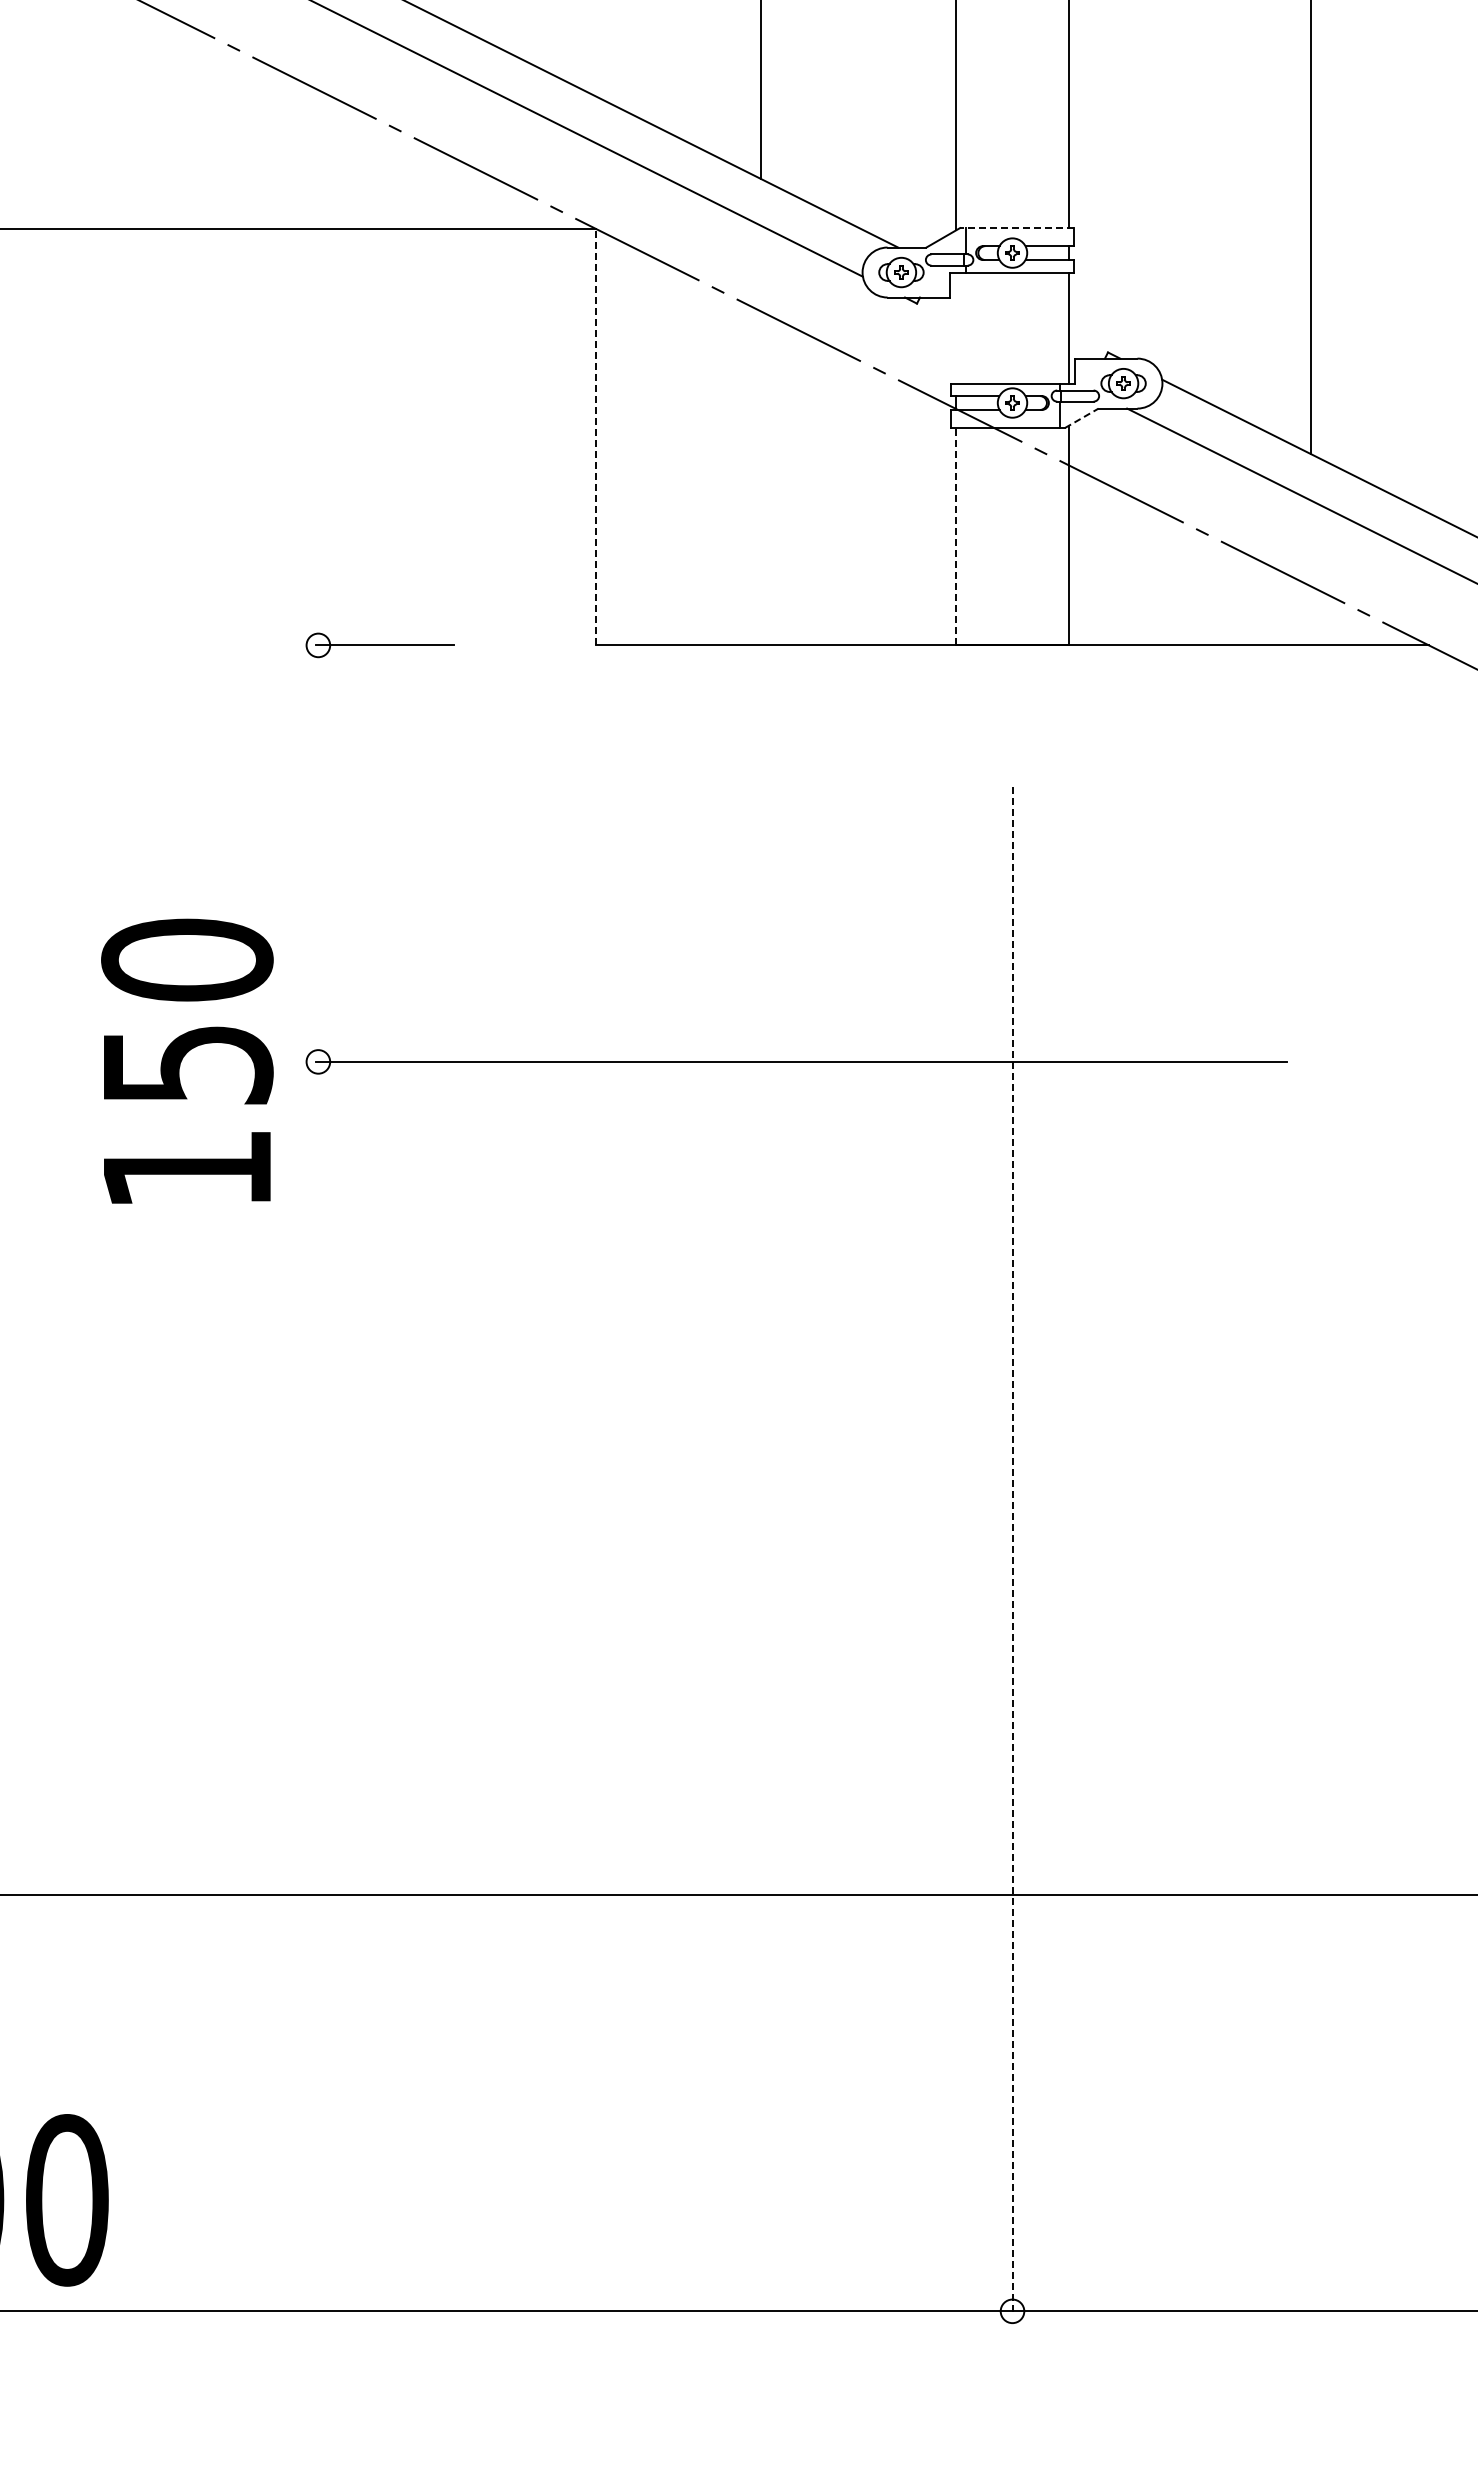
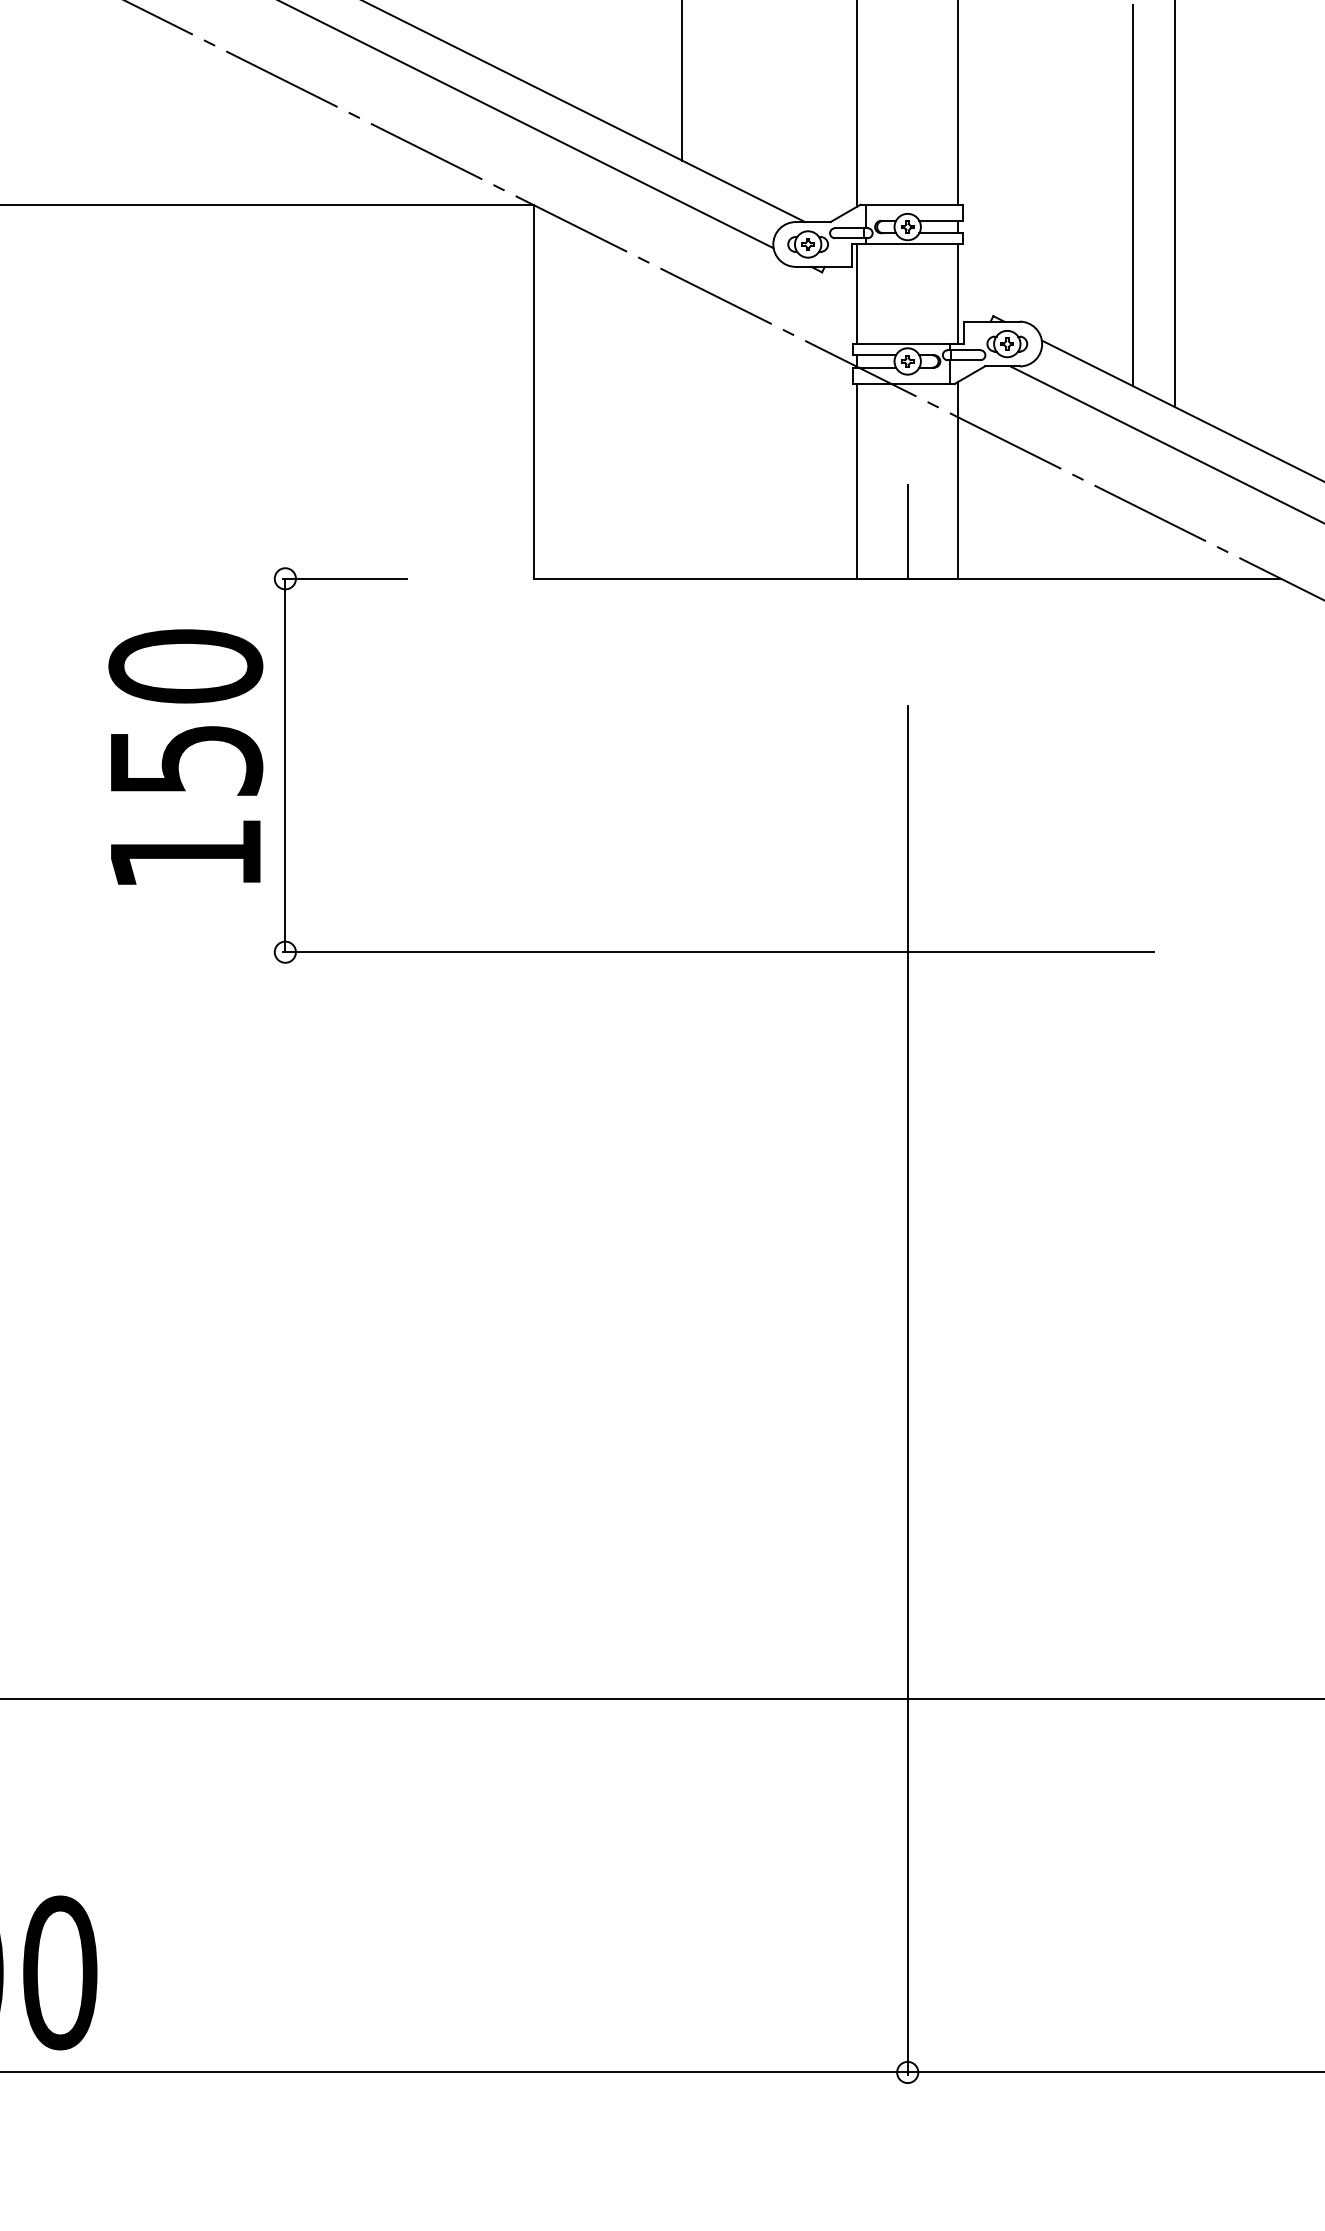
line: (1263, 217) -> (1132, 195), added
line: (1016, 228) -> (911, 205), dashed -> solid
line: (956, 327) -> (857, 293), added
line: (1082, 418) -> (970, 375), dashed -> solid
line: (596, 436) -> (534, 391), dashed -> solid
line: (956, 536) -> (857, 481), dashed -> solid
line: (1012, 592) -> (907, 531), added
line: (318, 853) -> (285, 765), added
text: (187, 1060) -> (185, 756), moved
line: (1012, 1550) -> (907, 1390), dashed -> solid

